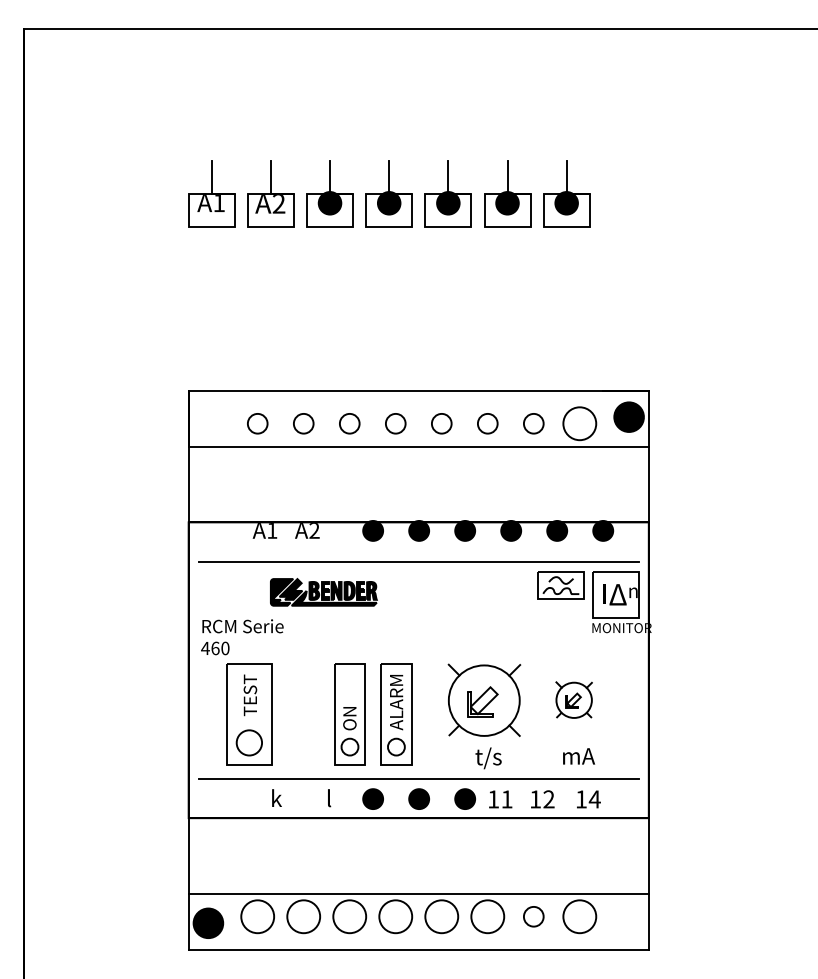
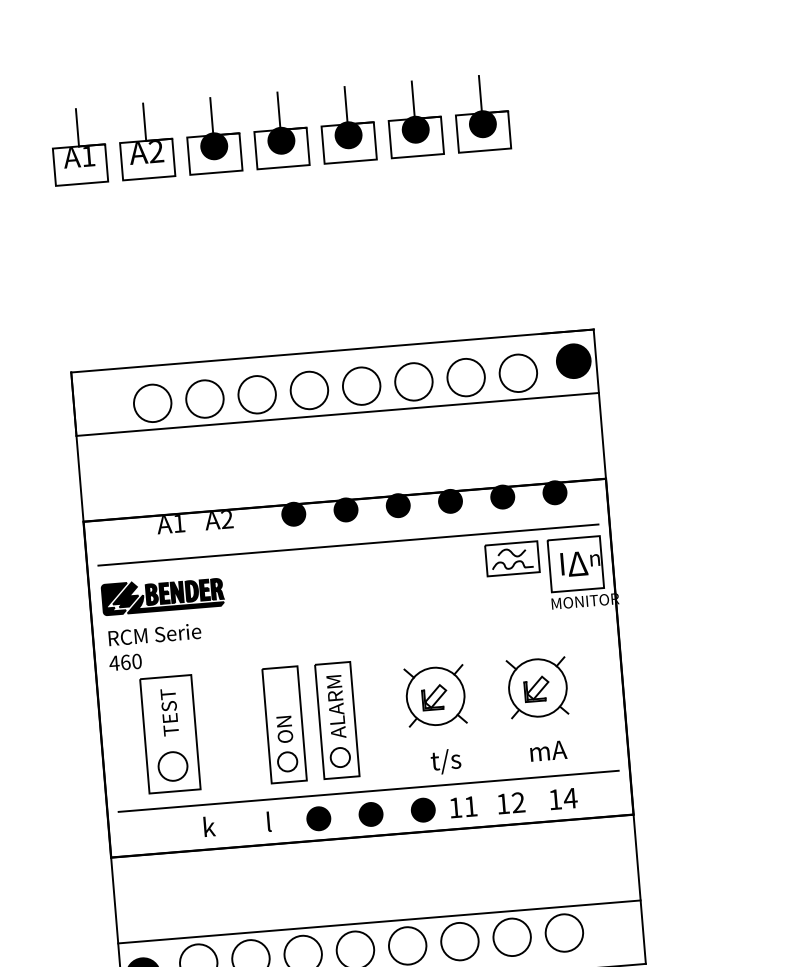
circle: (257, 423) -> (152, 403), size x1.67
circle: (303, 423) -> (204, 398), size x1.67
circle: (349, 423) -> (256, 394), size x1.67
circle: (395, 423) -> (309, 390), size x1.67
circle: (441, 423) -> (361, 385), size x1.67
circle: (487, 423) -> (413, 381), size x1.67
circle: (533, 423) -> (465, 377), size x1.67
part: (323, 592) -> (162, 595), moved
part: (483, 699) -> (434, 695), size x0.71
part: (573, 699) -> (536, 686), size x1.43
circle: (533, 916) -> (511, 937), size x1.67

